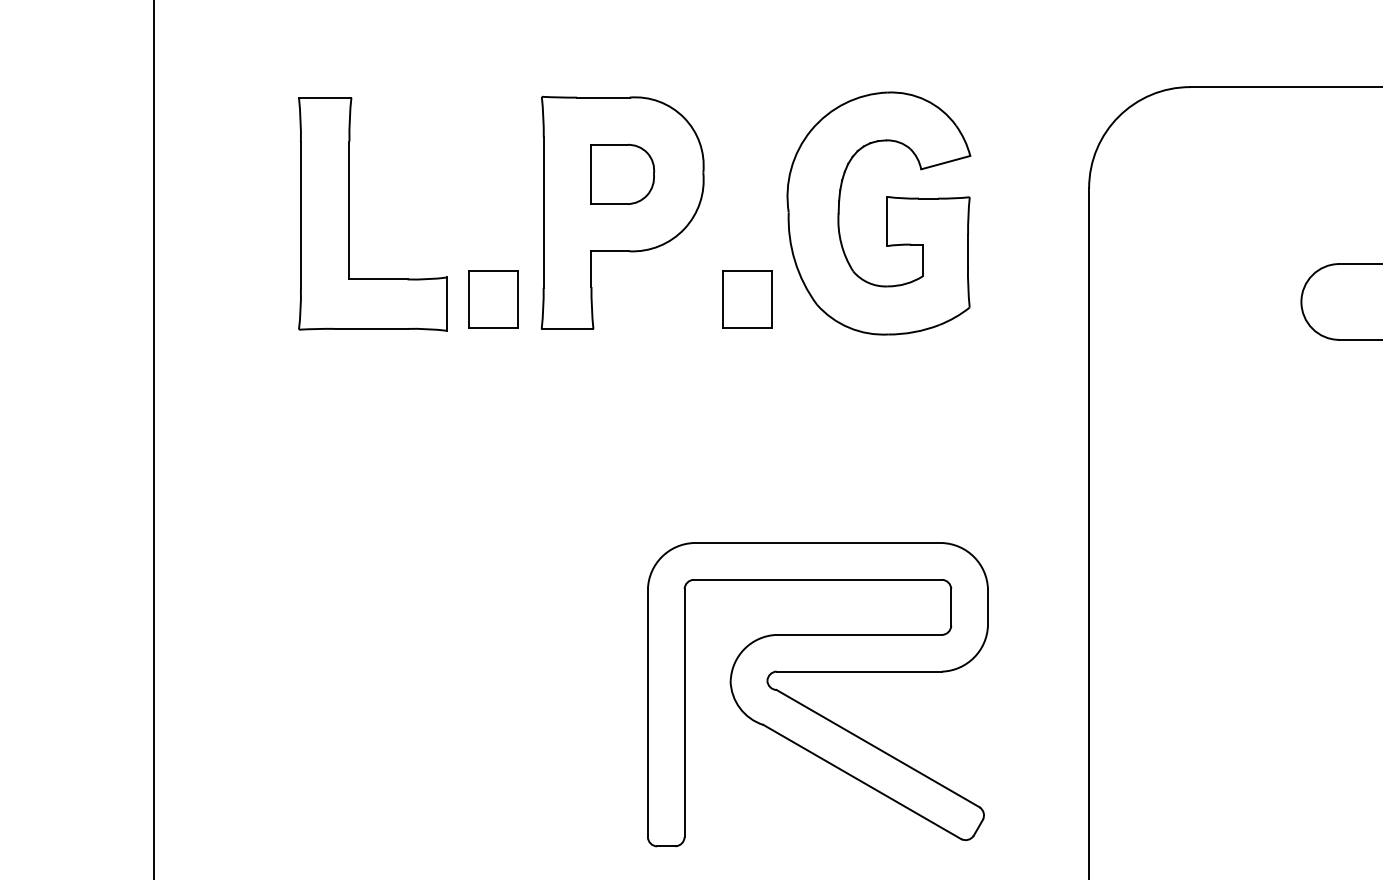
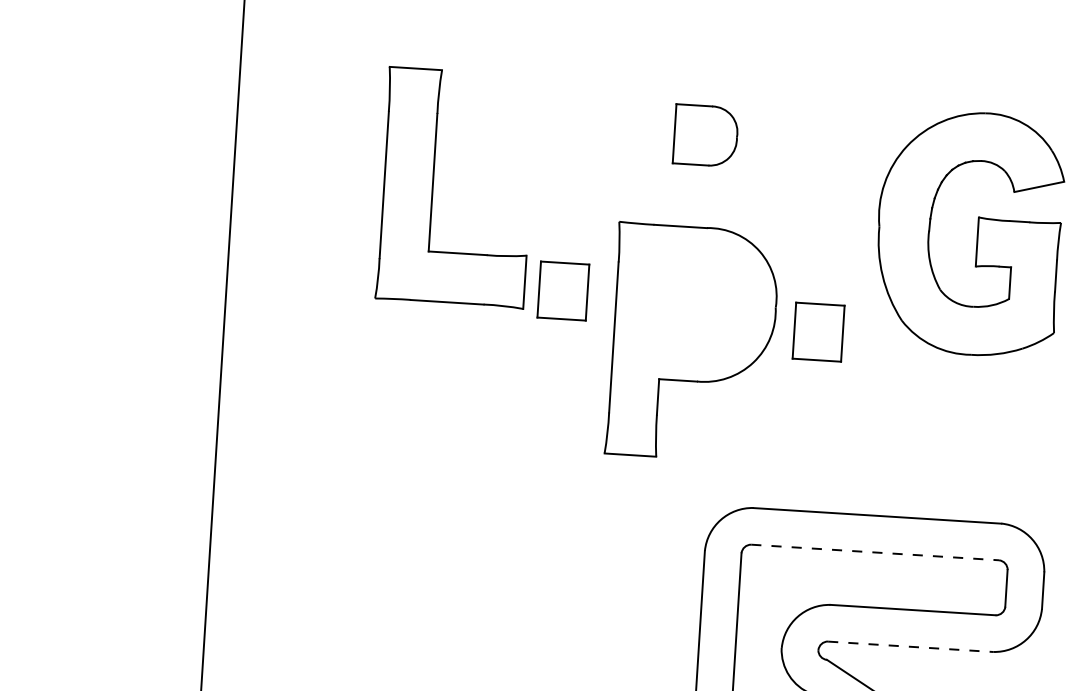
part: (622, 212) -> (692, 342), moved
part: (886, 213) -> (976, 233), moved
part: (349, 214) -> (432, 186), moved
part: (493, 299) -> (563, 291), moved
part: (747, 299) -> (818, 332), moved
line: (818, 579) -> (875, 552), solid -> dashed
line: (859, 671) -> (910, 646), solid -> dashed

